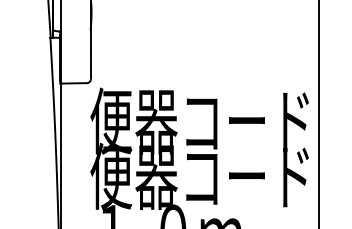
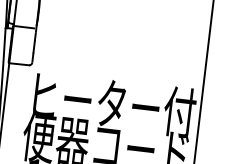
line: (75, 33) -> (24, 26), added
text: (201, 120) -> (111, 103), 便器コード -> ヒーター付

